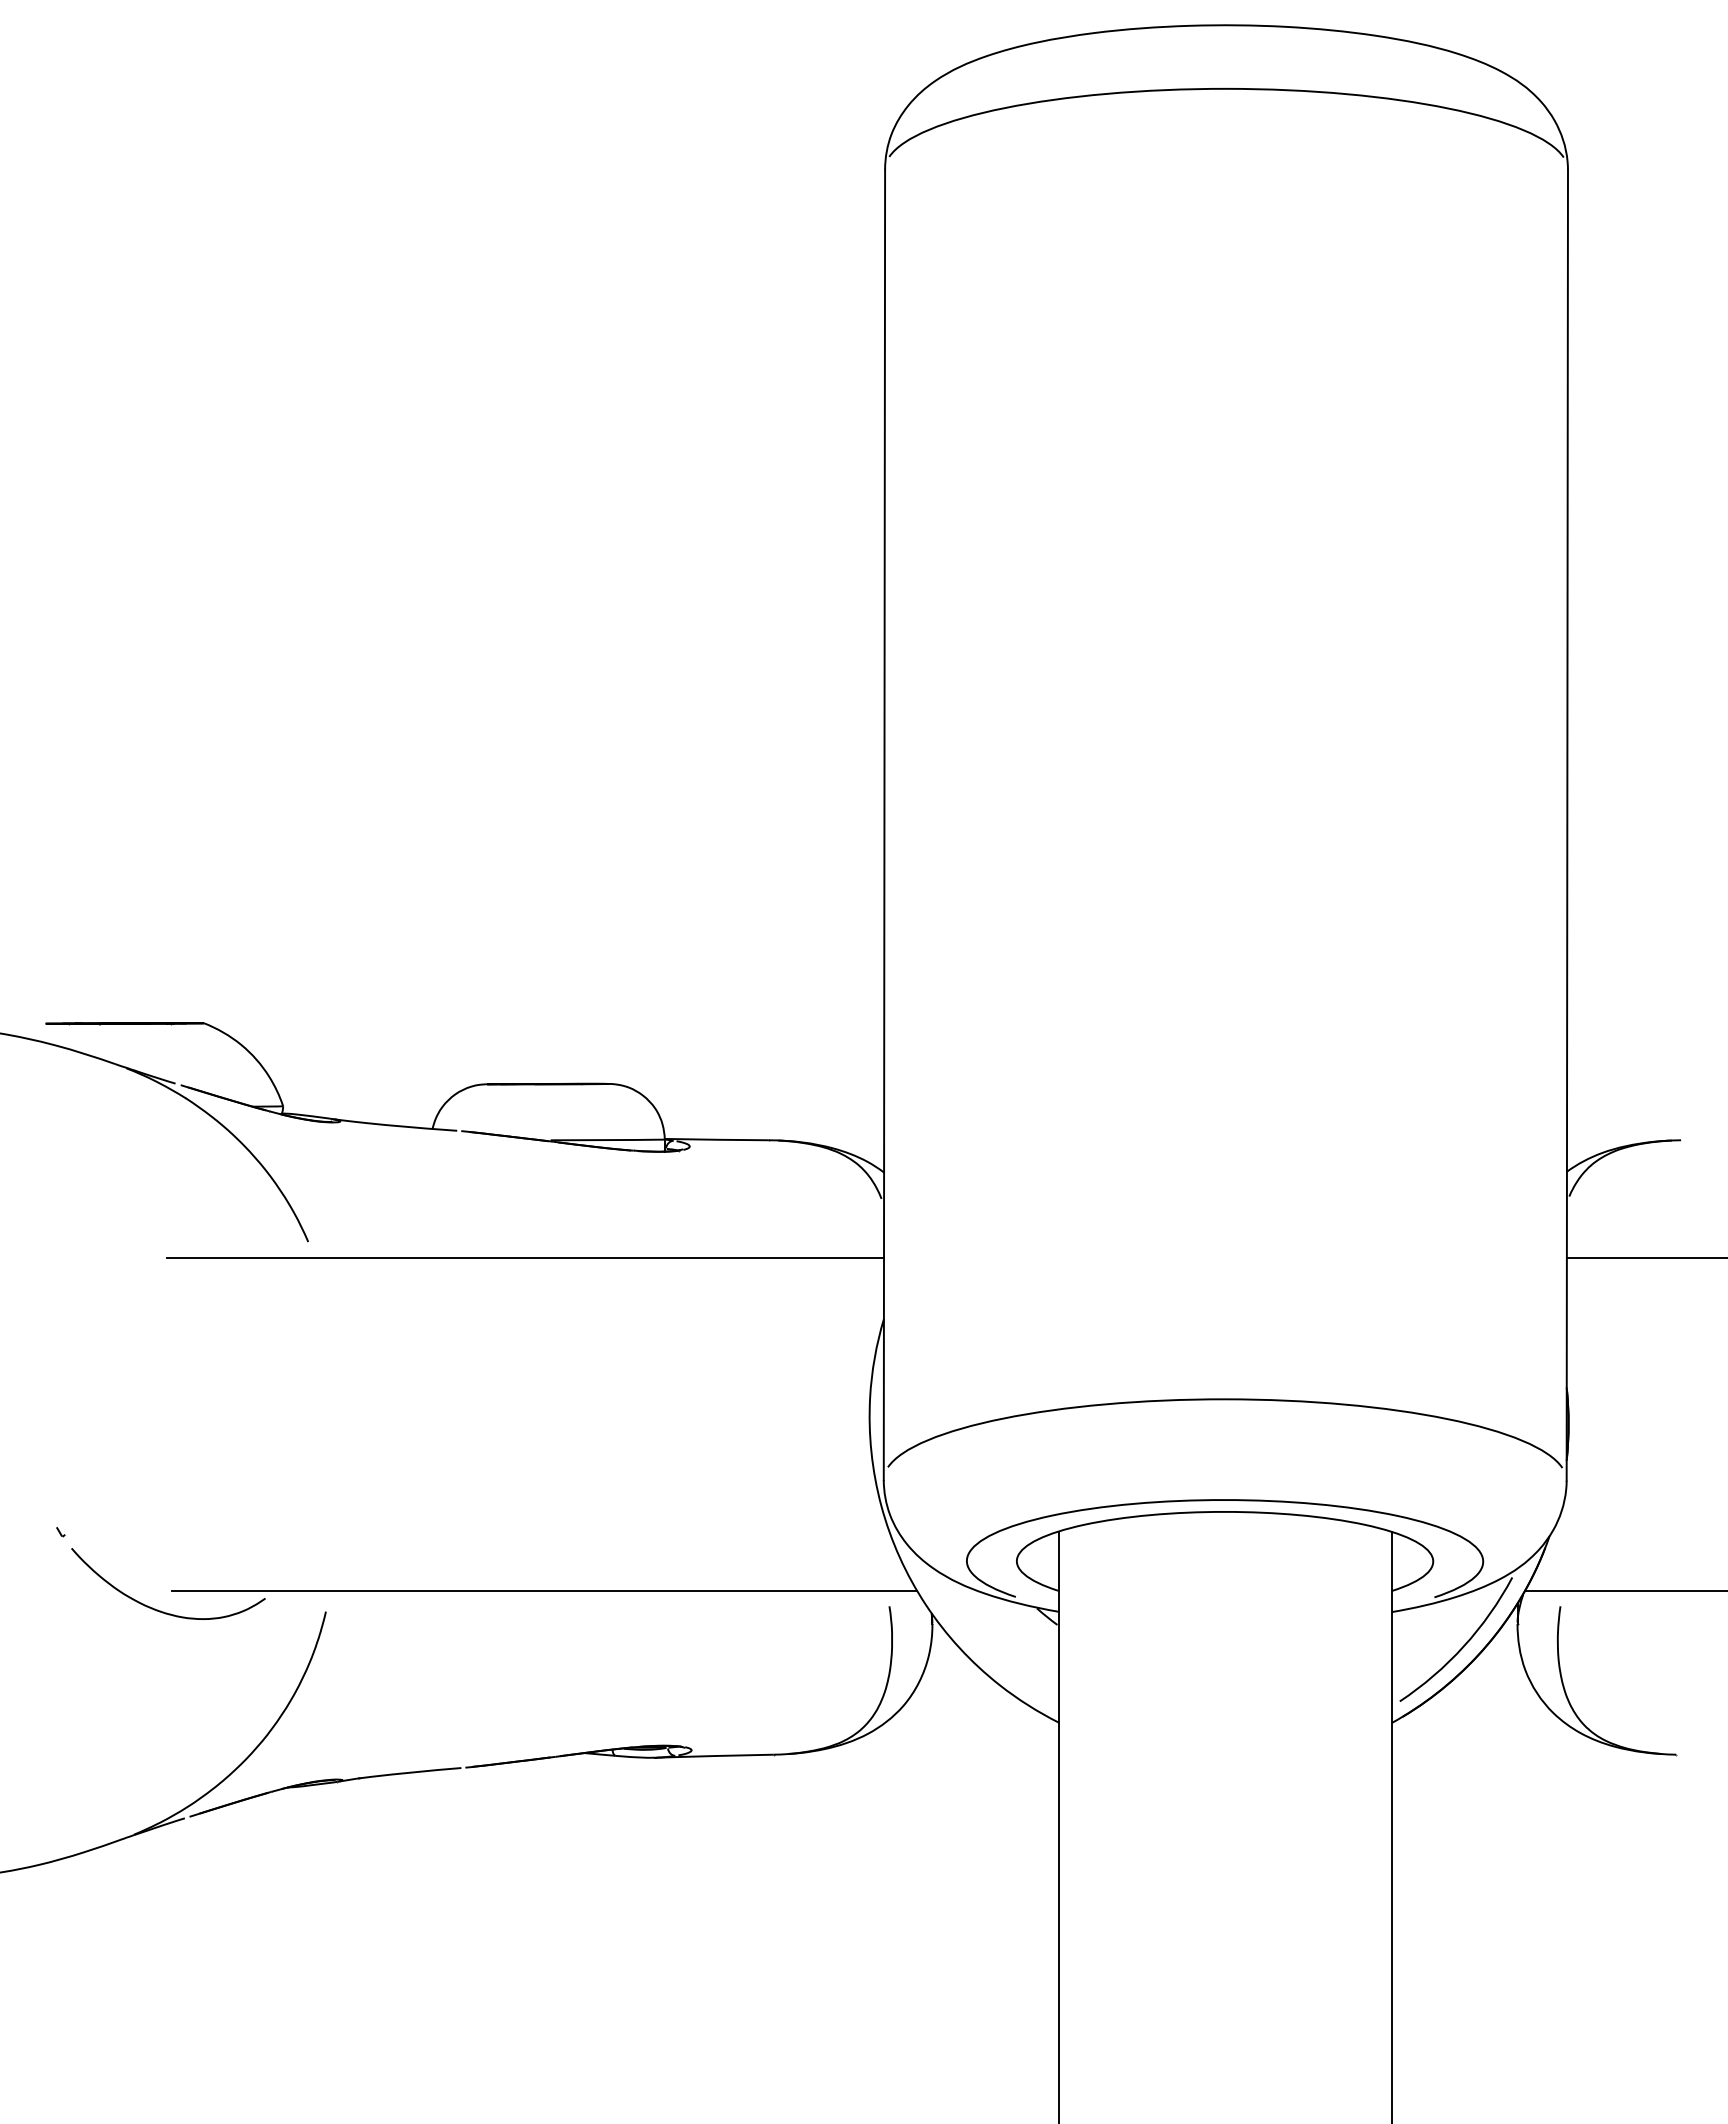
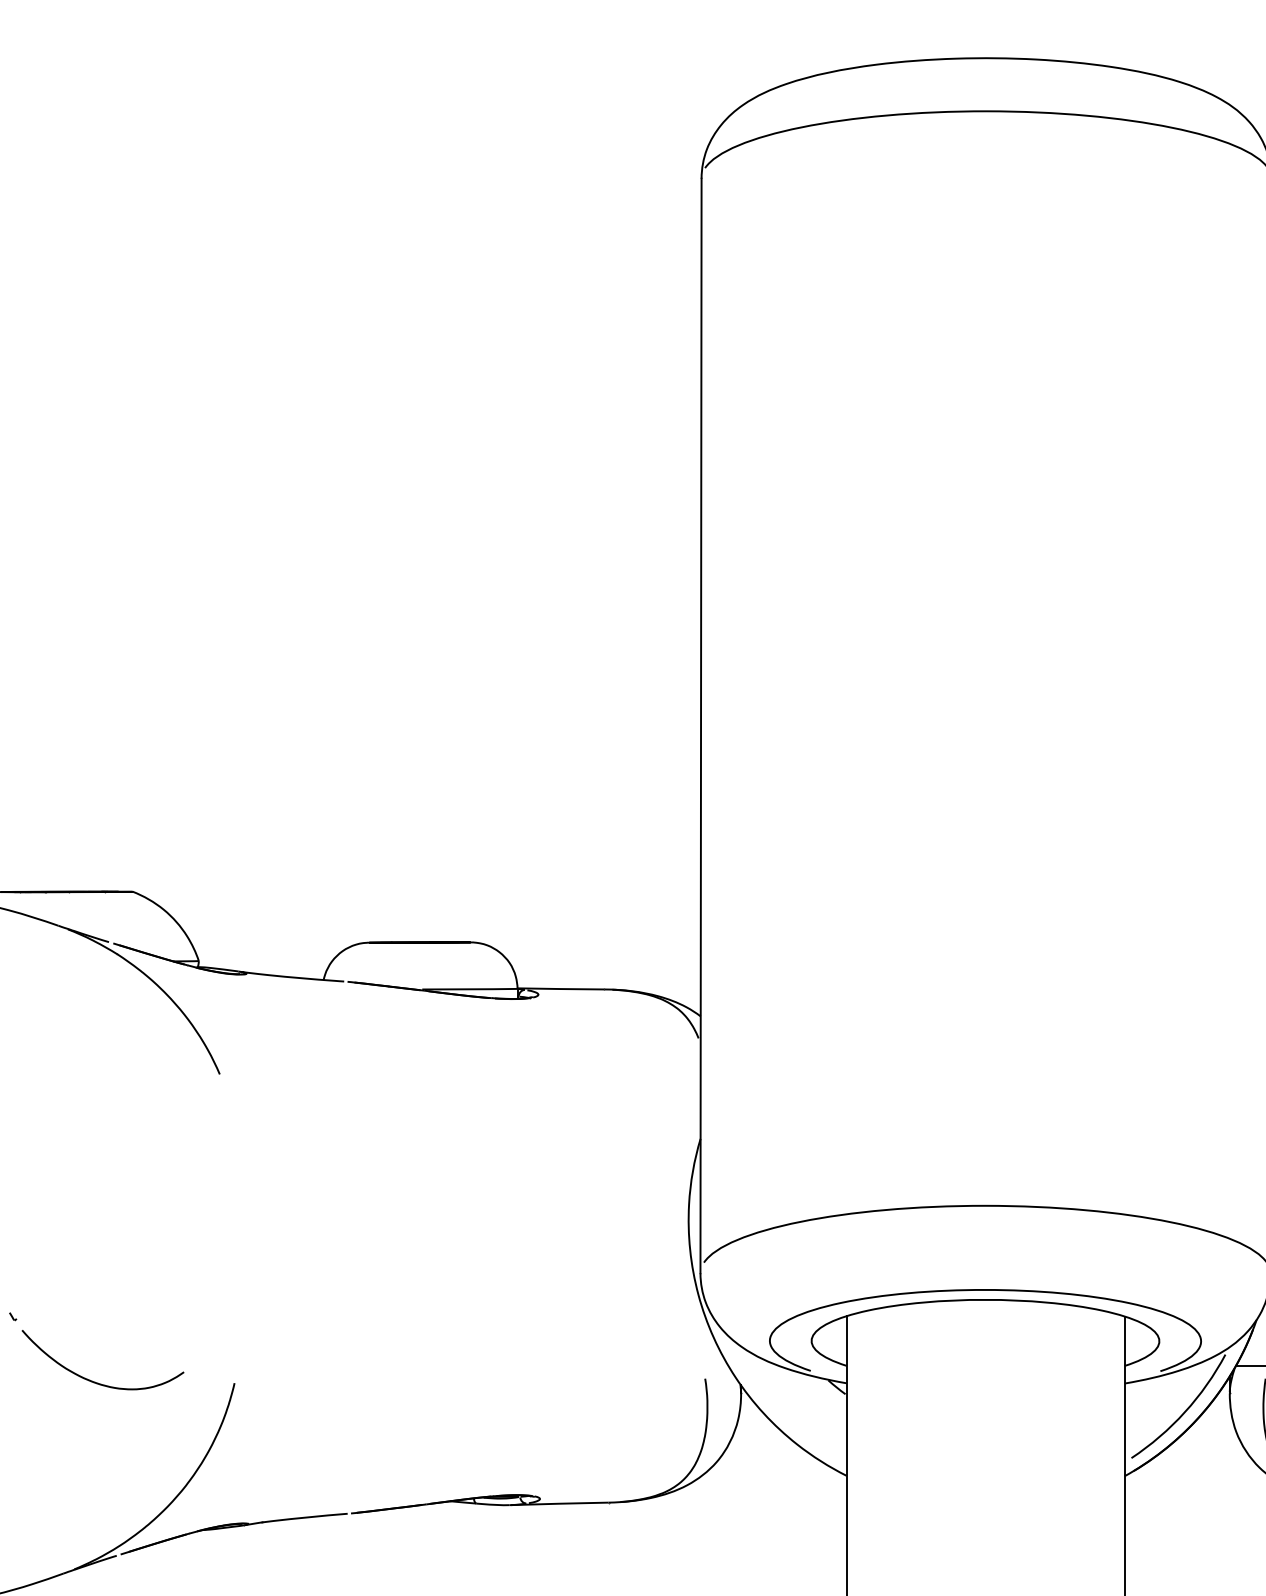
line: (524, 1258) -> (400, 1088), removed
line: (544, 1591) -> (417, 1366), removed

